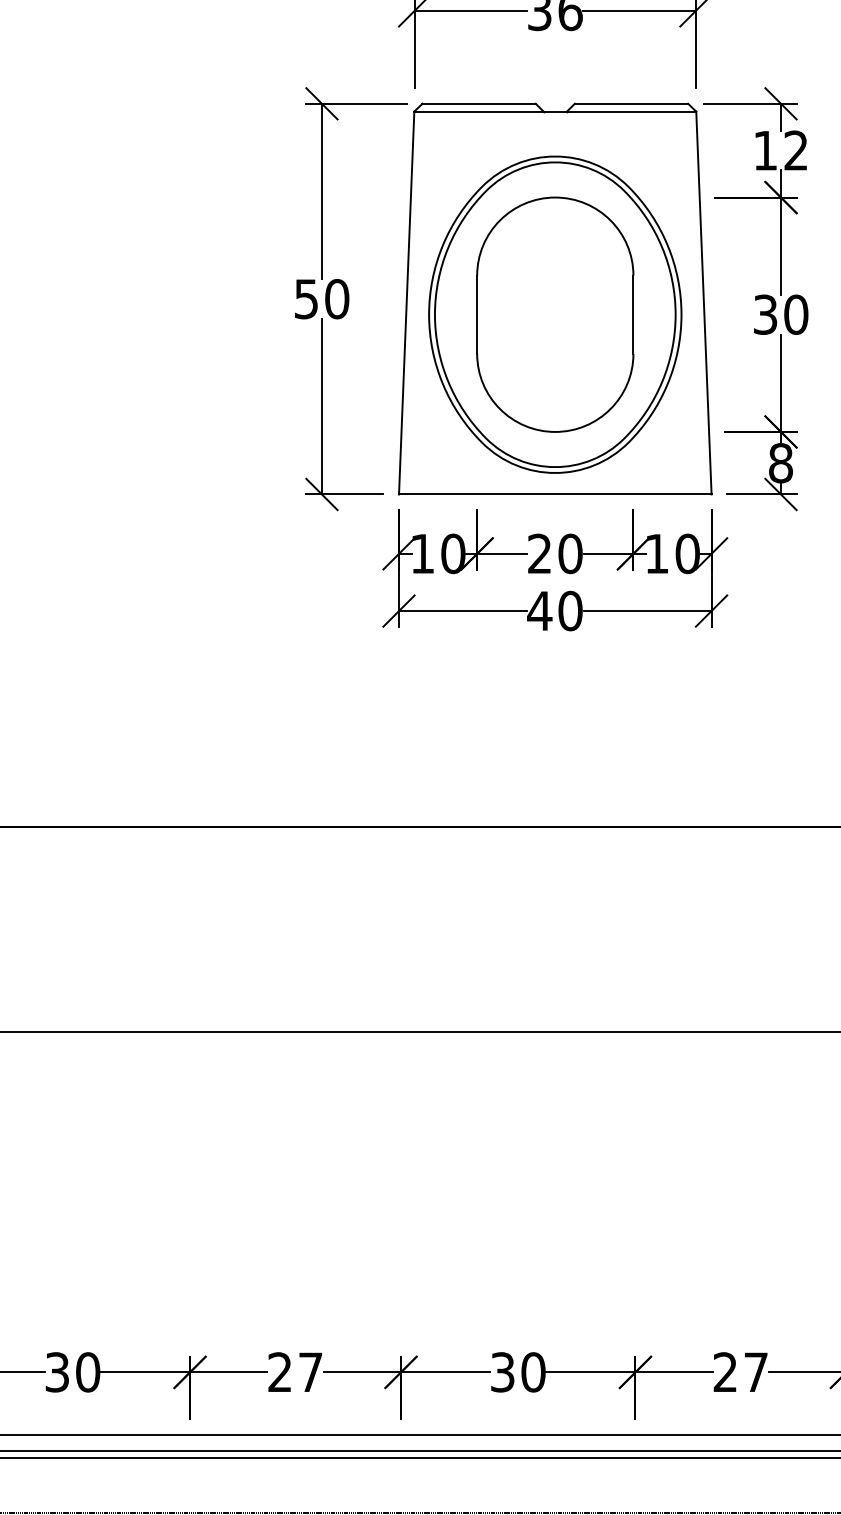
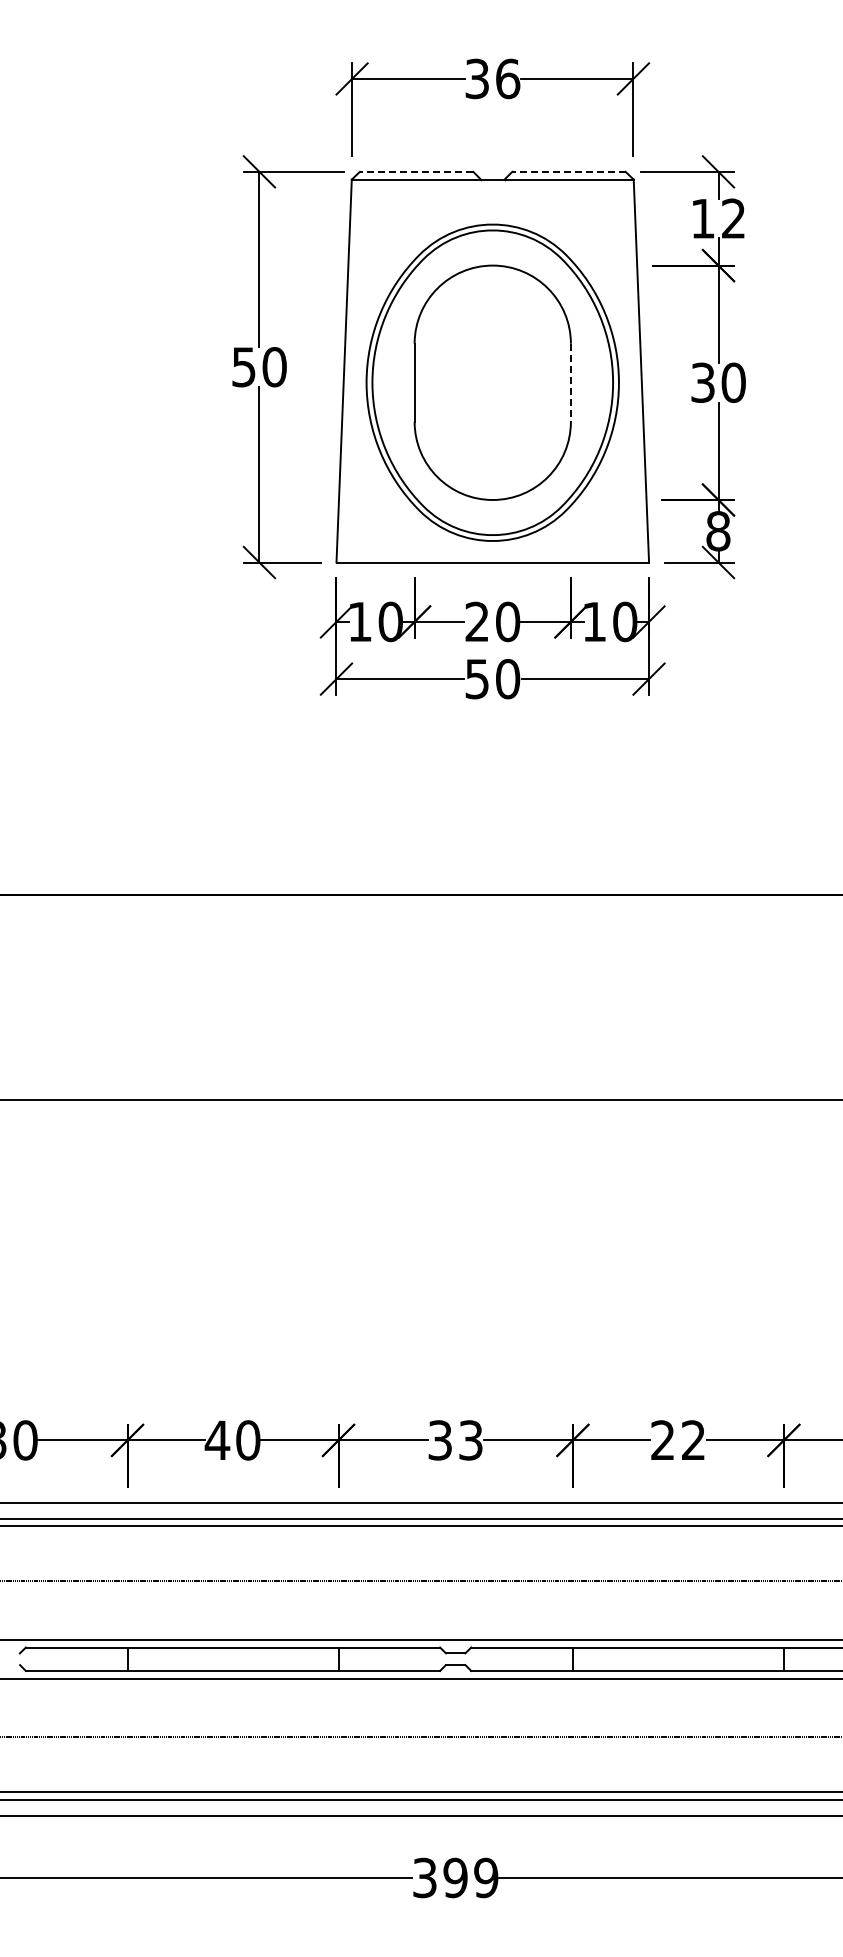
line: (479, 103) -> (416, 171), solid -> dashed
line: (631, 103) -> (568, 171), solid -> dashed
line: (633, 315) -> (570, 383), solid -> dashed
text: (539, 611) -> (476, 679), 40 -> 50
text: (756, 1371) -> (693, 1439), 27 -> 22
text: (295, 1372) -> (232, 1440), 27 -> 40
text: (534, 1372) -> (471, 1440), 30 -> 33

